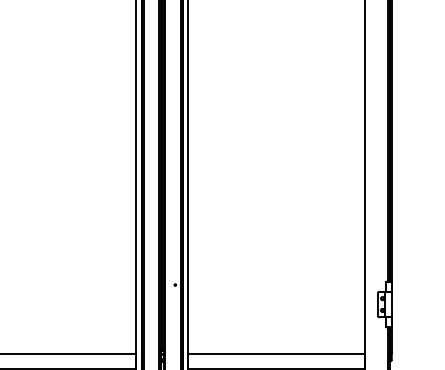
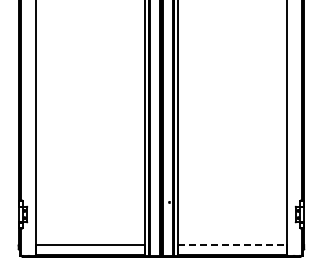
line: (276, 354) -> (232, 245), solid -> dashed

